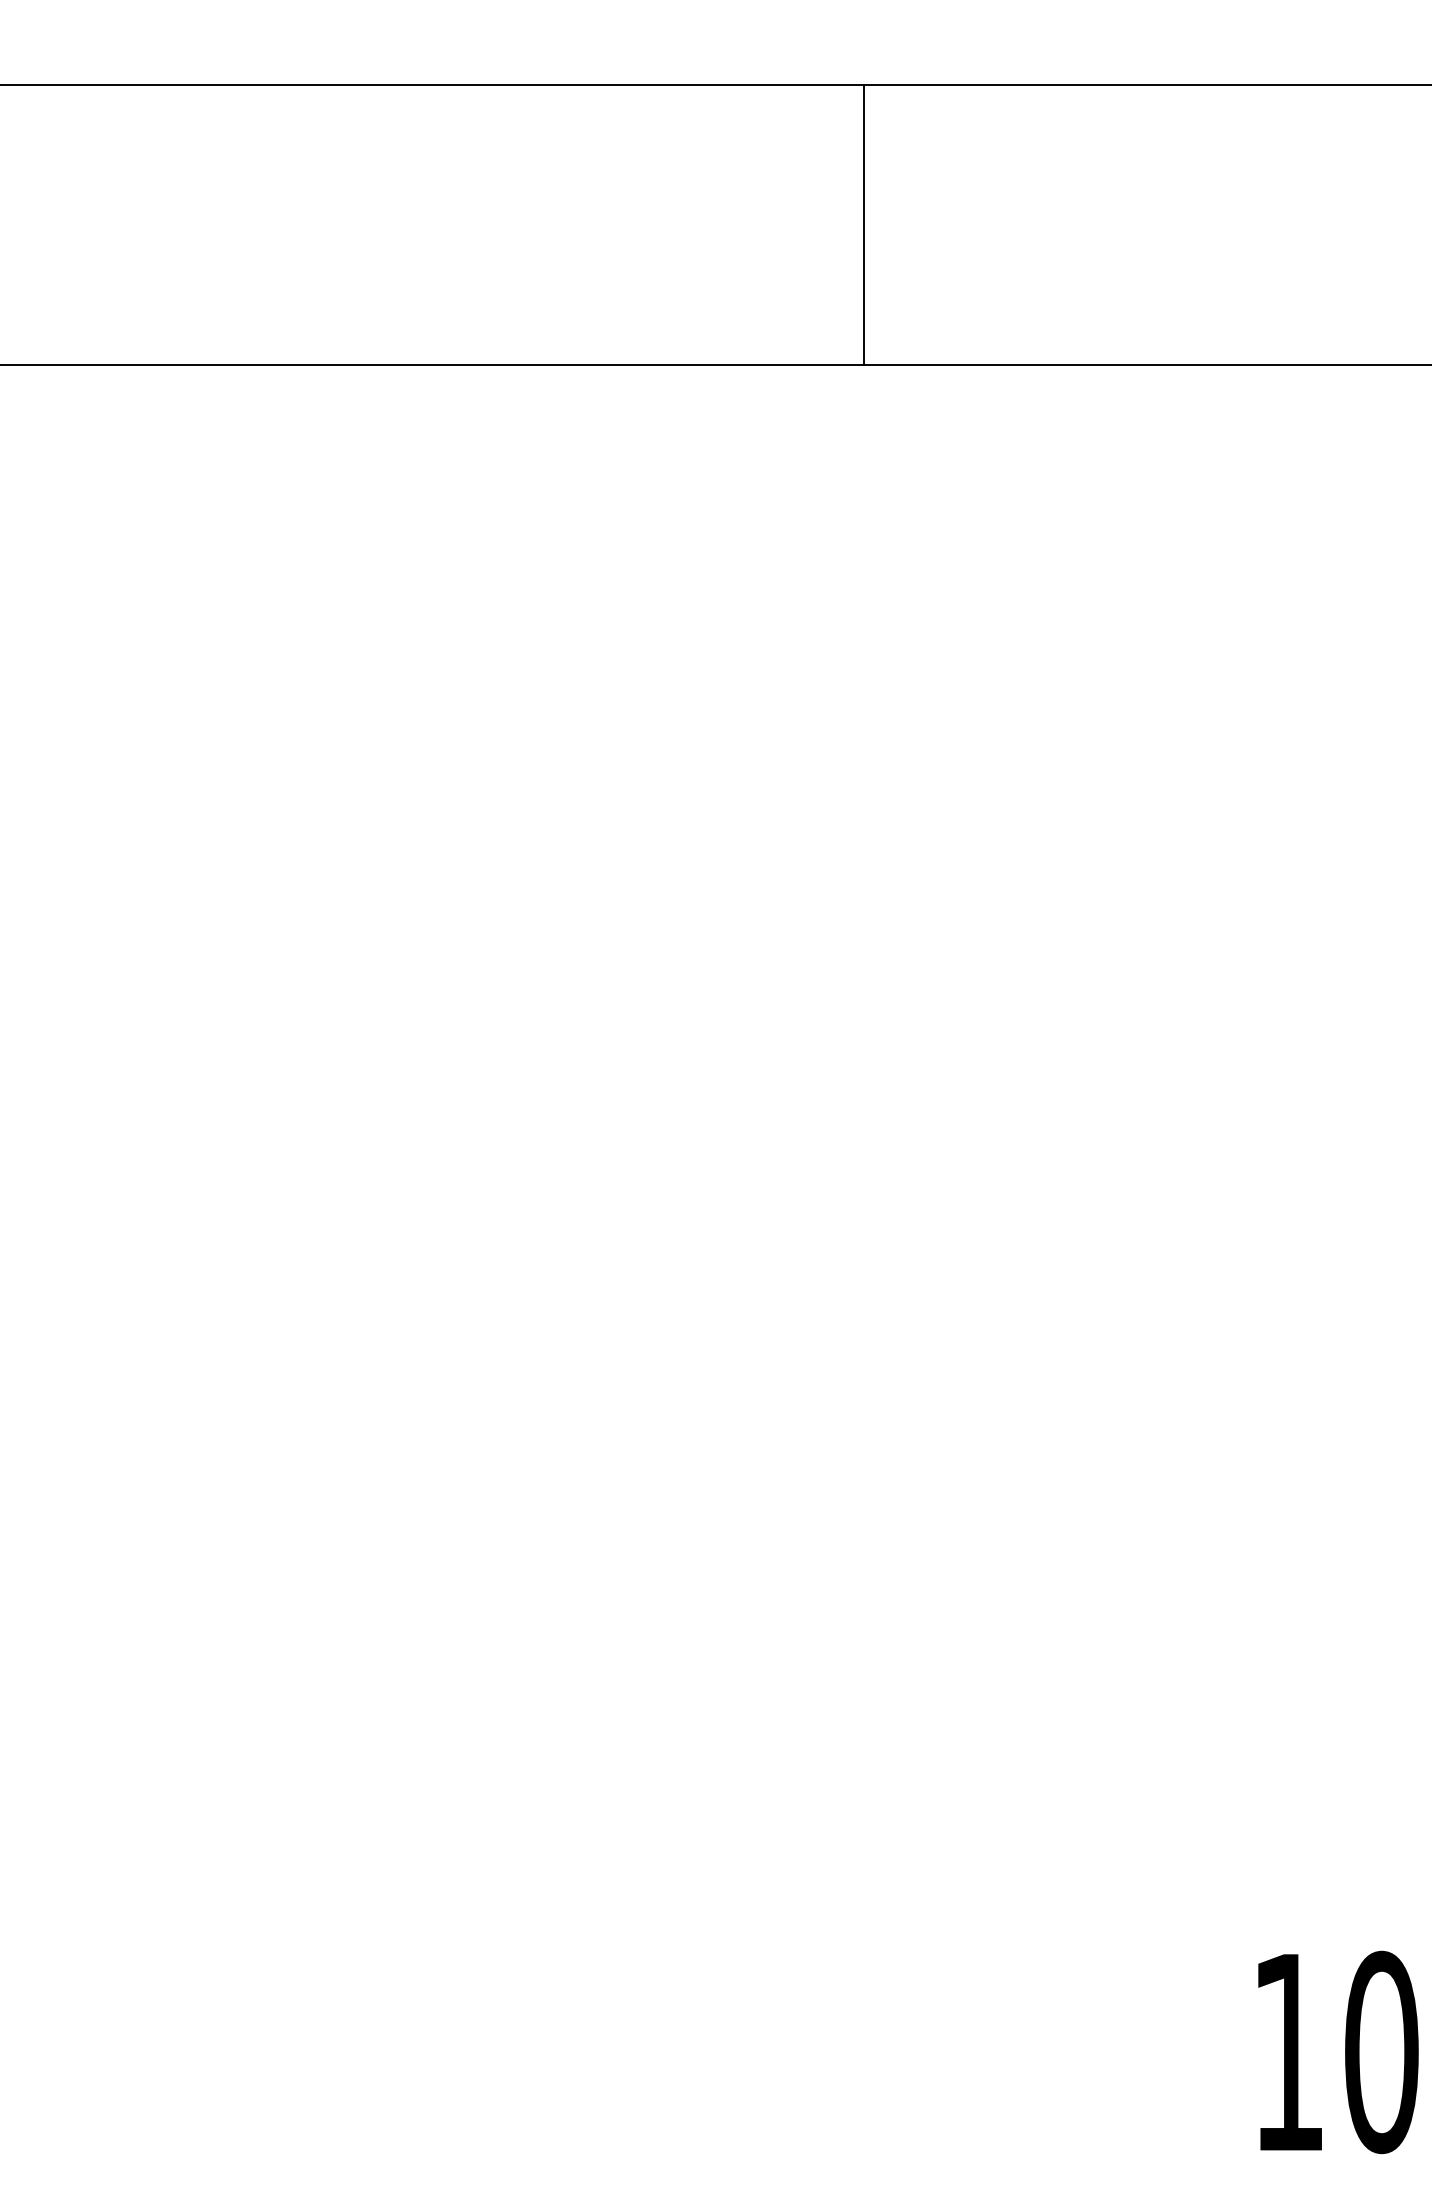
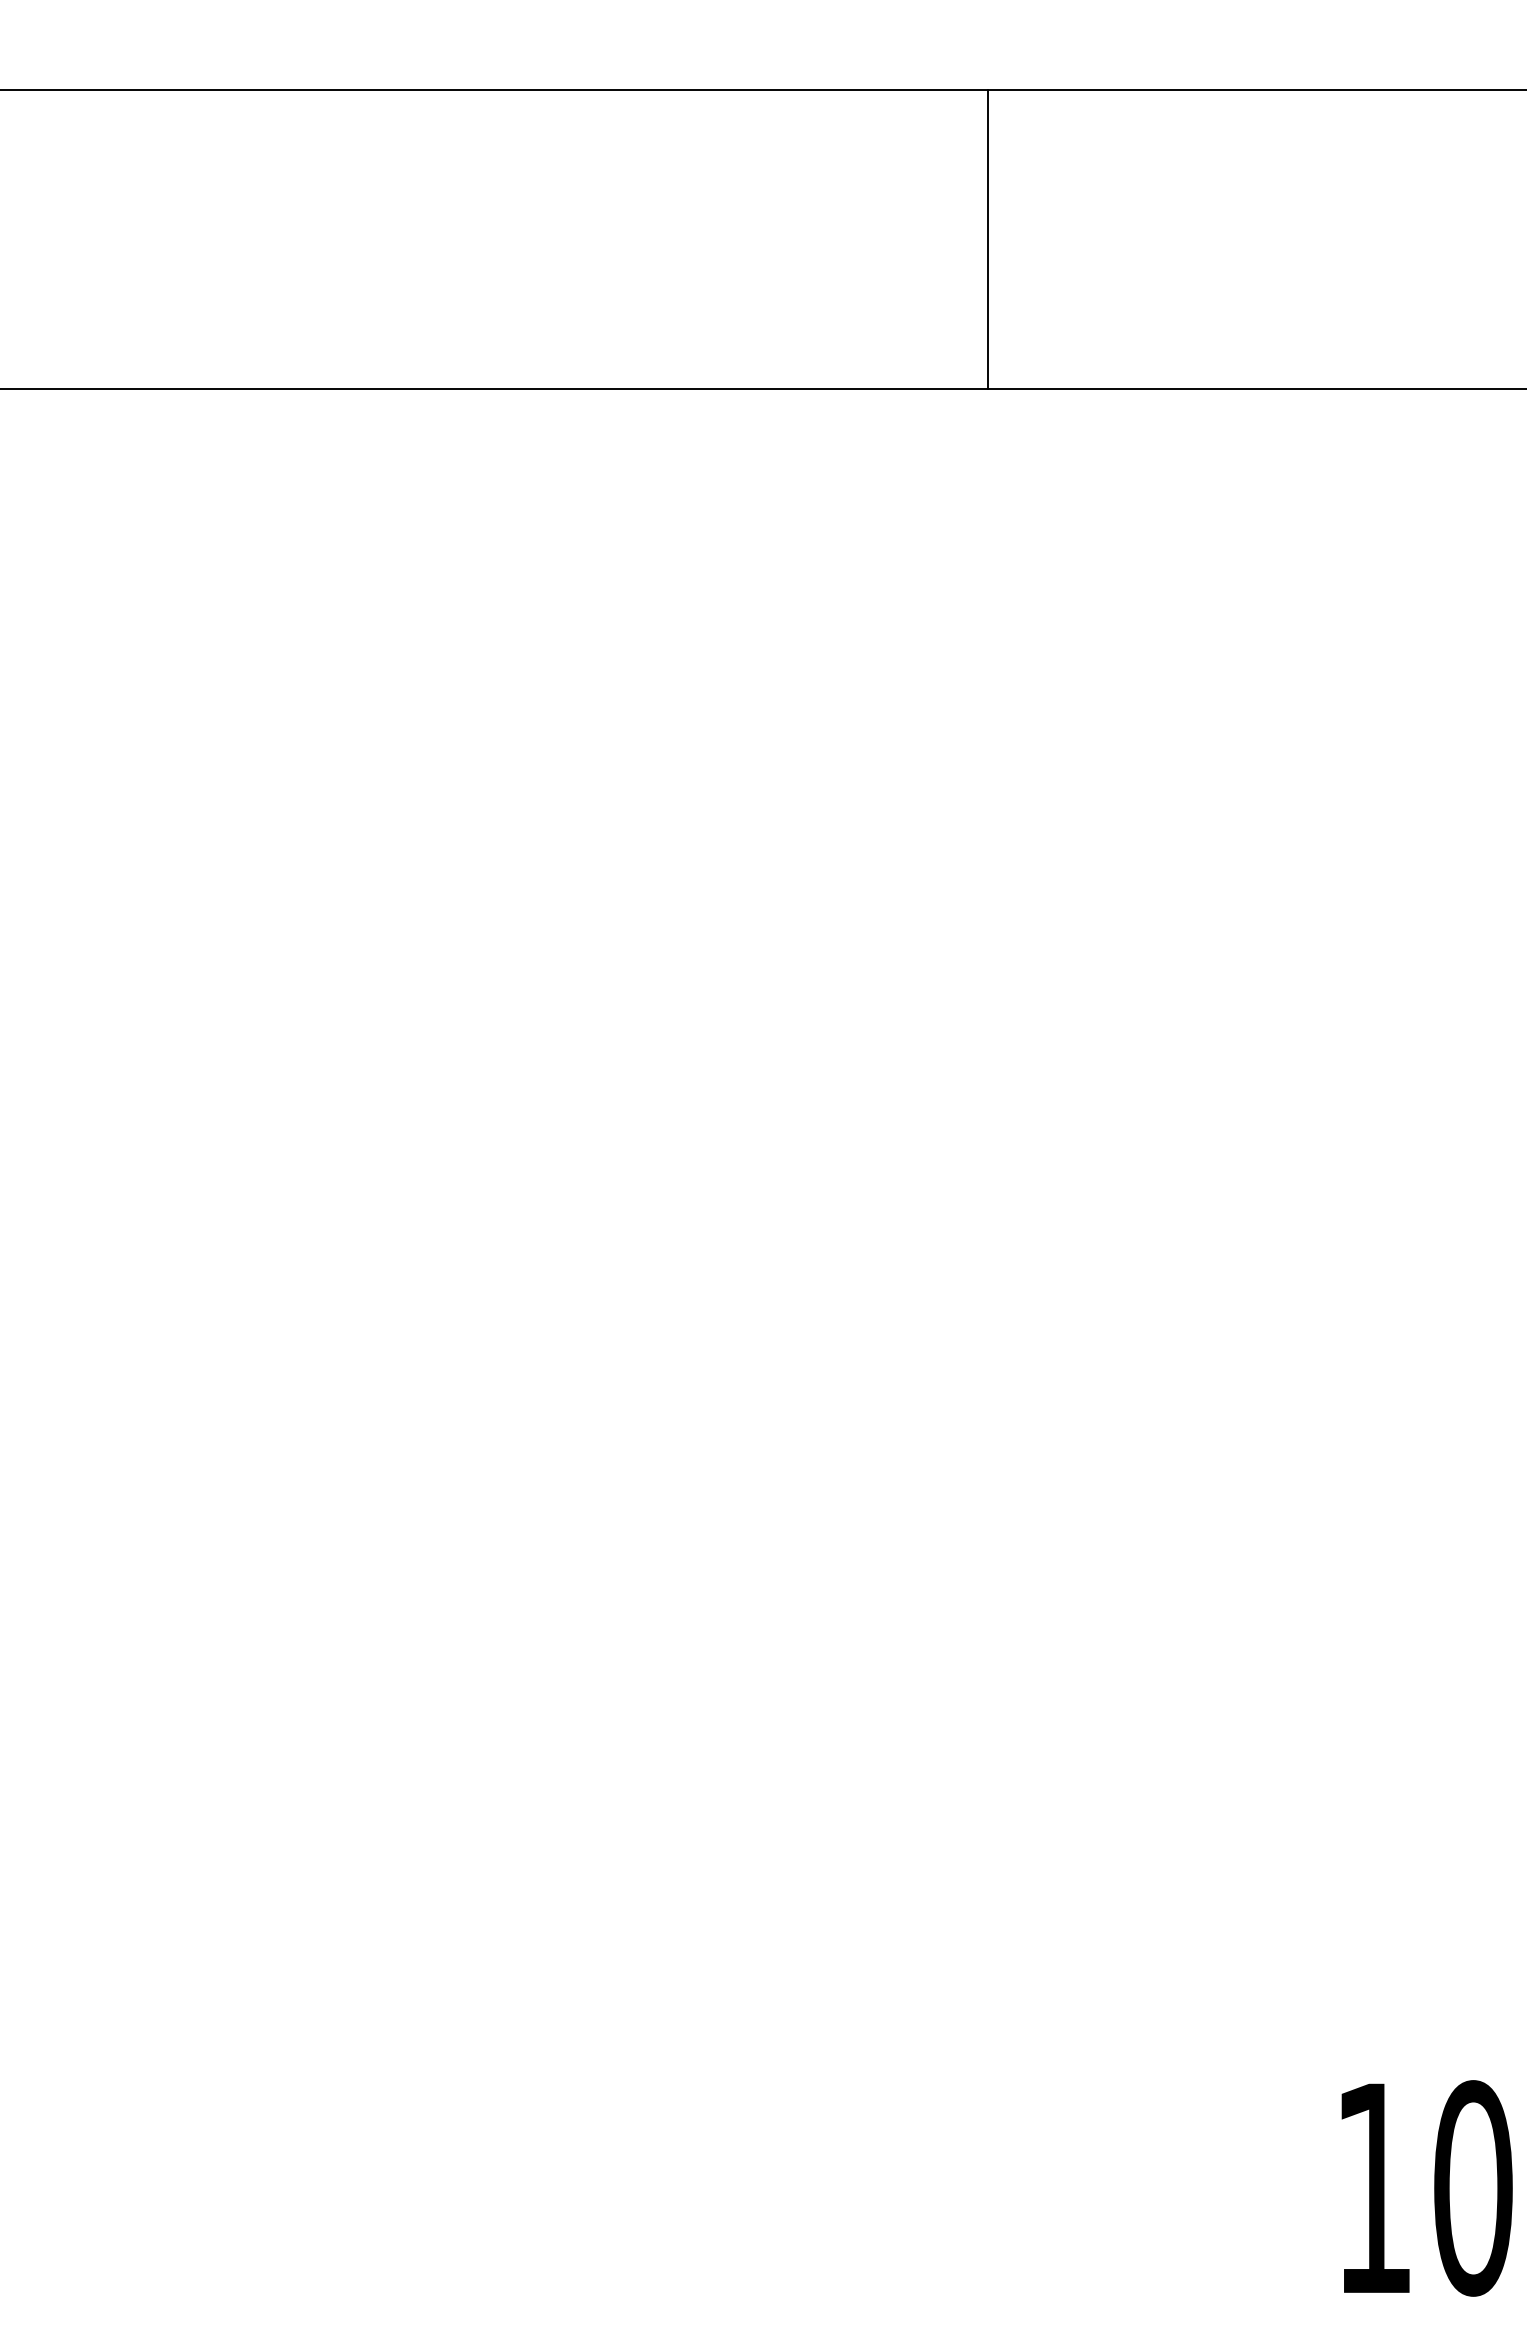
line: (864, 224) -> (987, 239), moved

